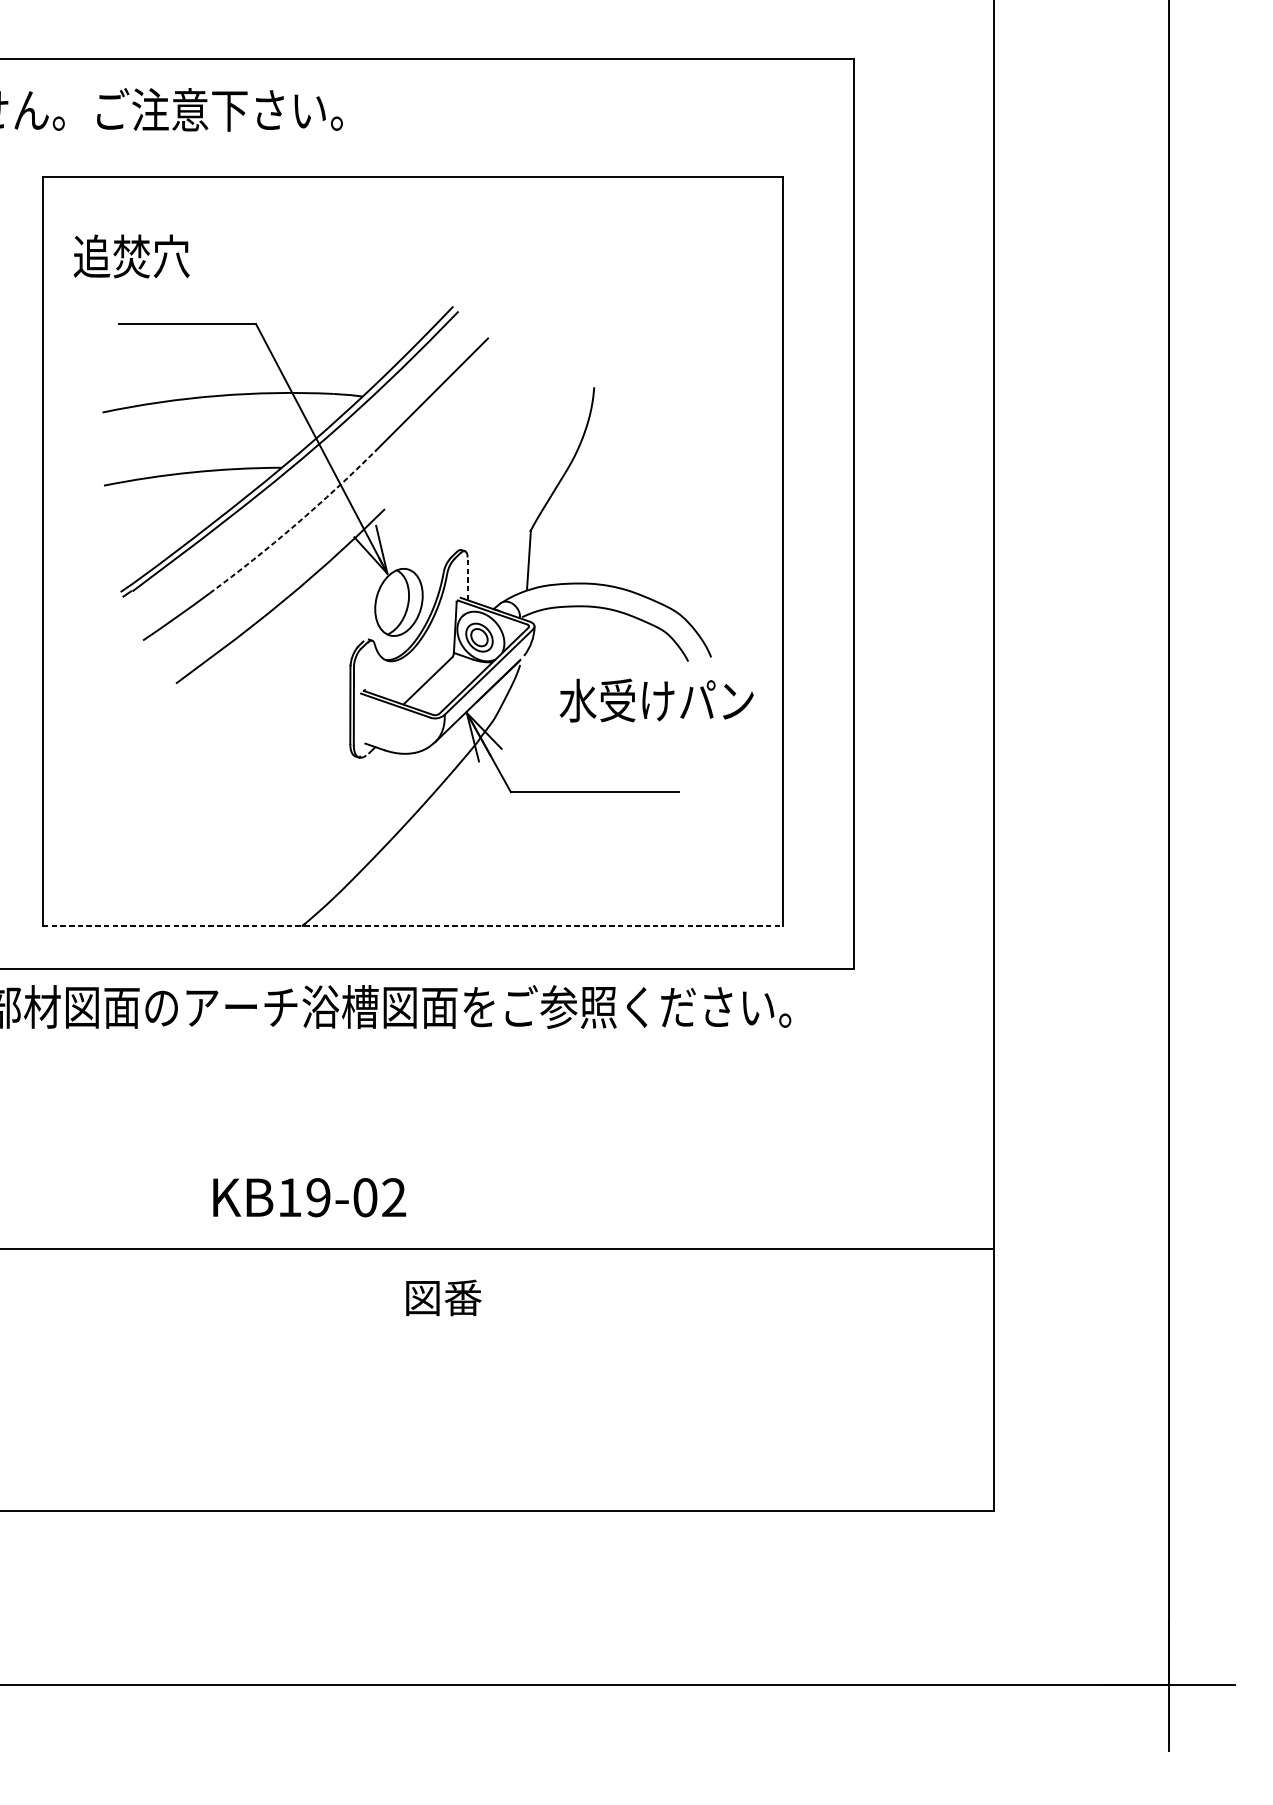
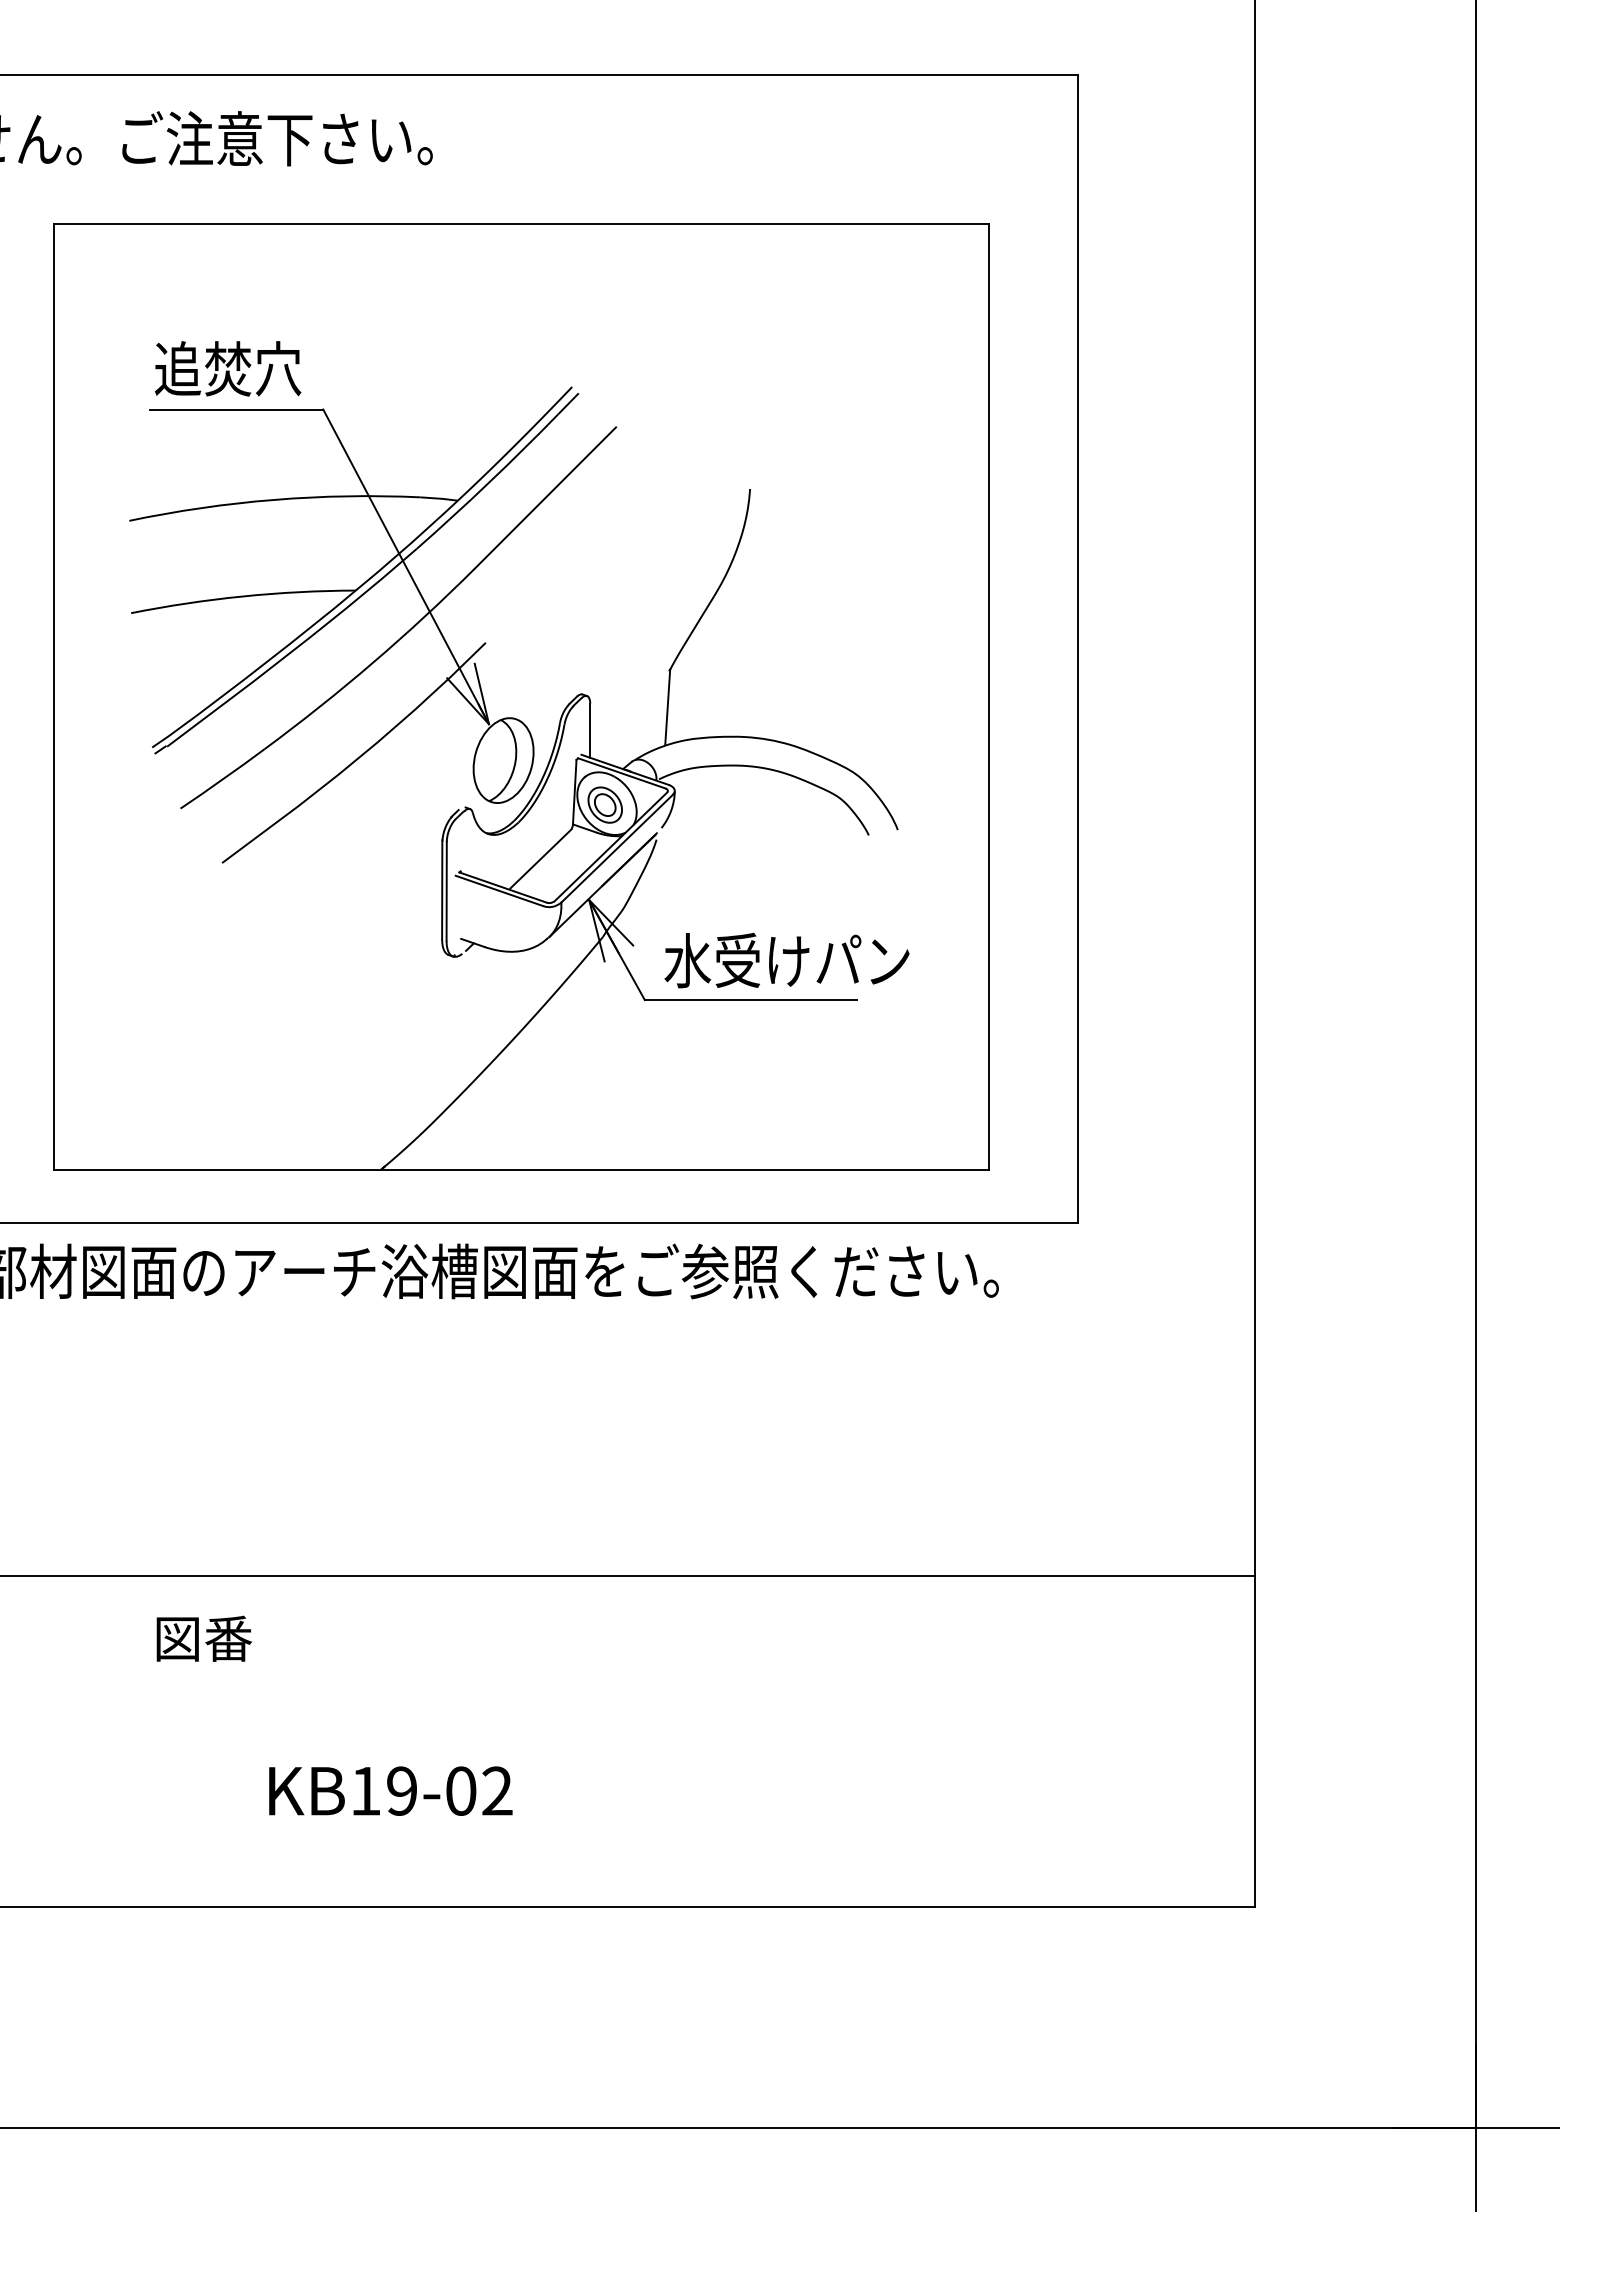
text: (131, 256) -> (228, 368), moved
arc: (295, 524) -> (373, 662), dashed -> solid
line: (467, 578) -> (590, 730), dashed -> solid
text: (656, 700) -> (786, 960), moved
line: (413, 926) -> (521, 1169), dashed -> solid
text: (309, 1197) -> (390, 1790), moved
text: (443, 1297) -> (203, 1638), moved

